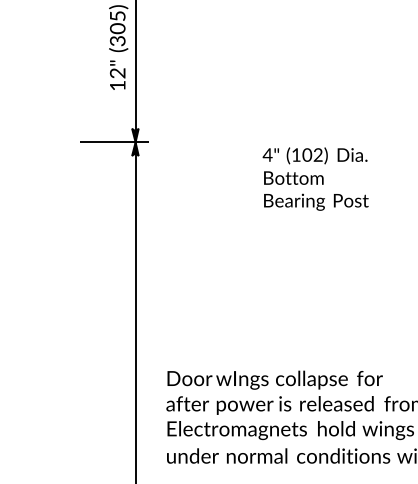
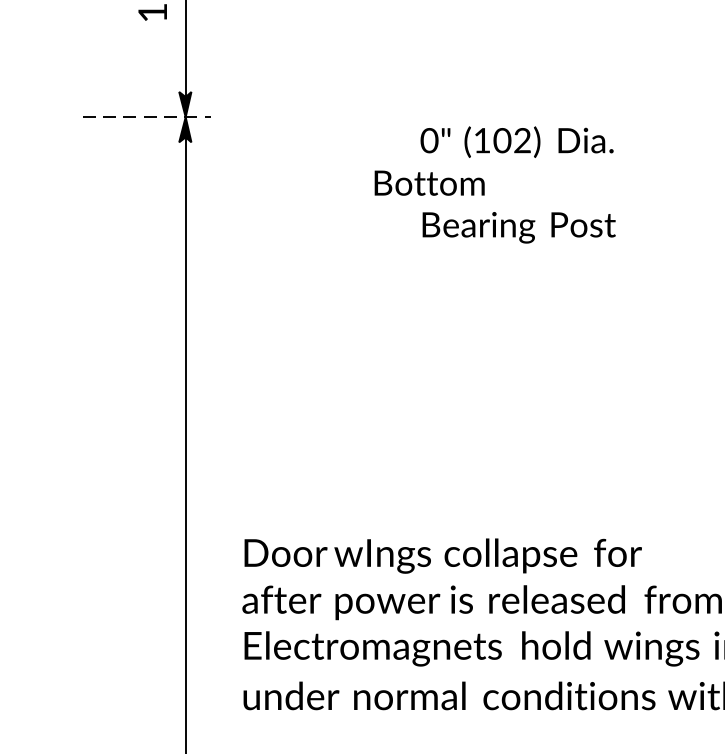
line: (114, 142) -> (146, 117), solid -> dashed
text: (267, 154) -> (429, 139), 4" -> 0"
text: (293, 177) -> (429, 182), moved

